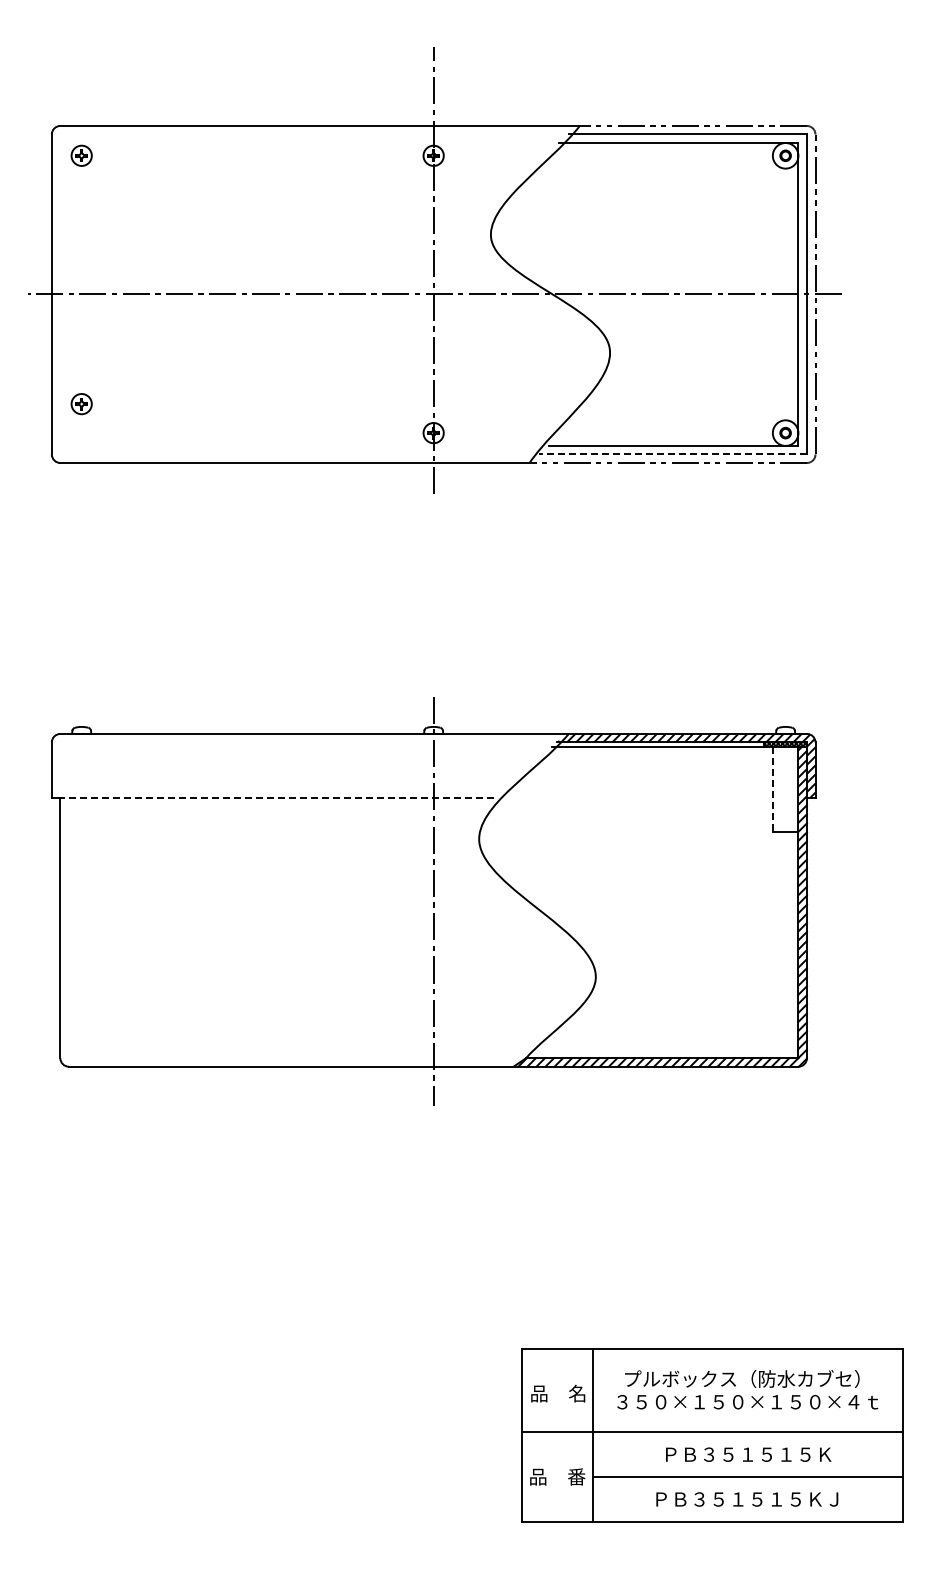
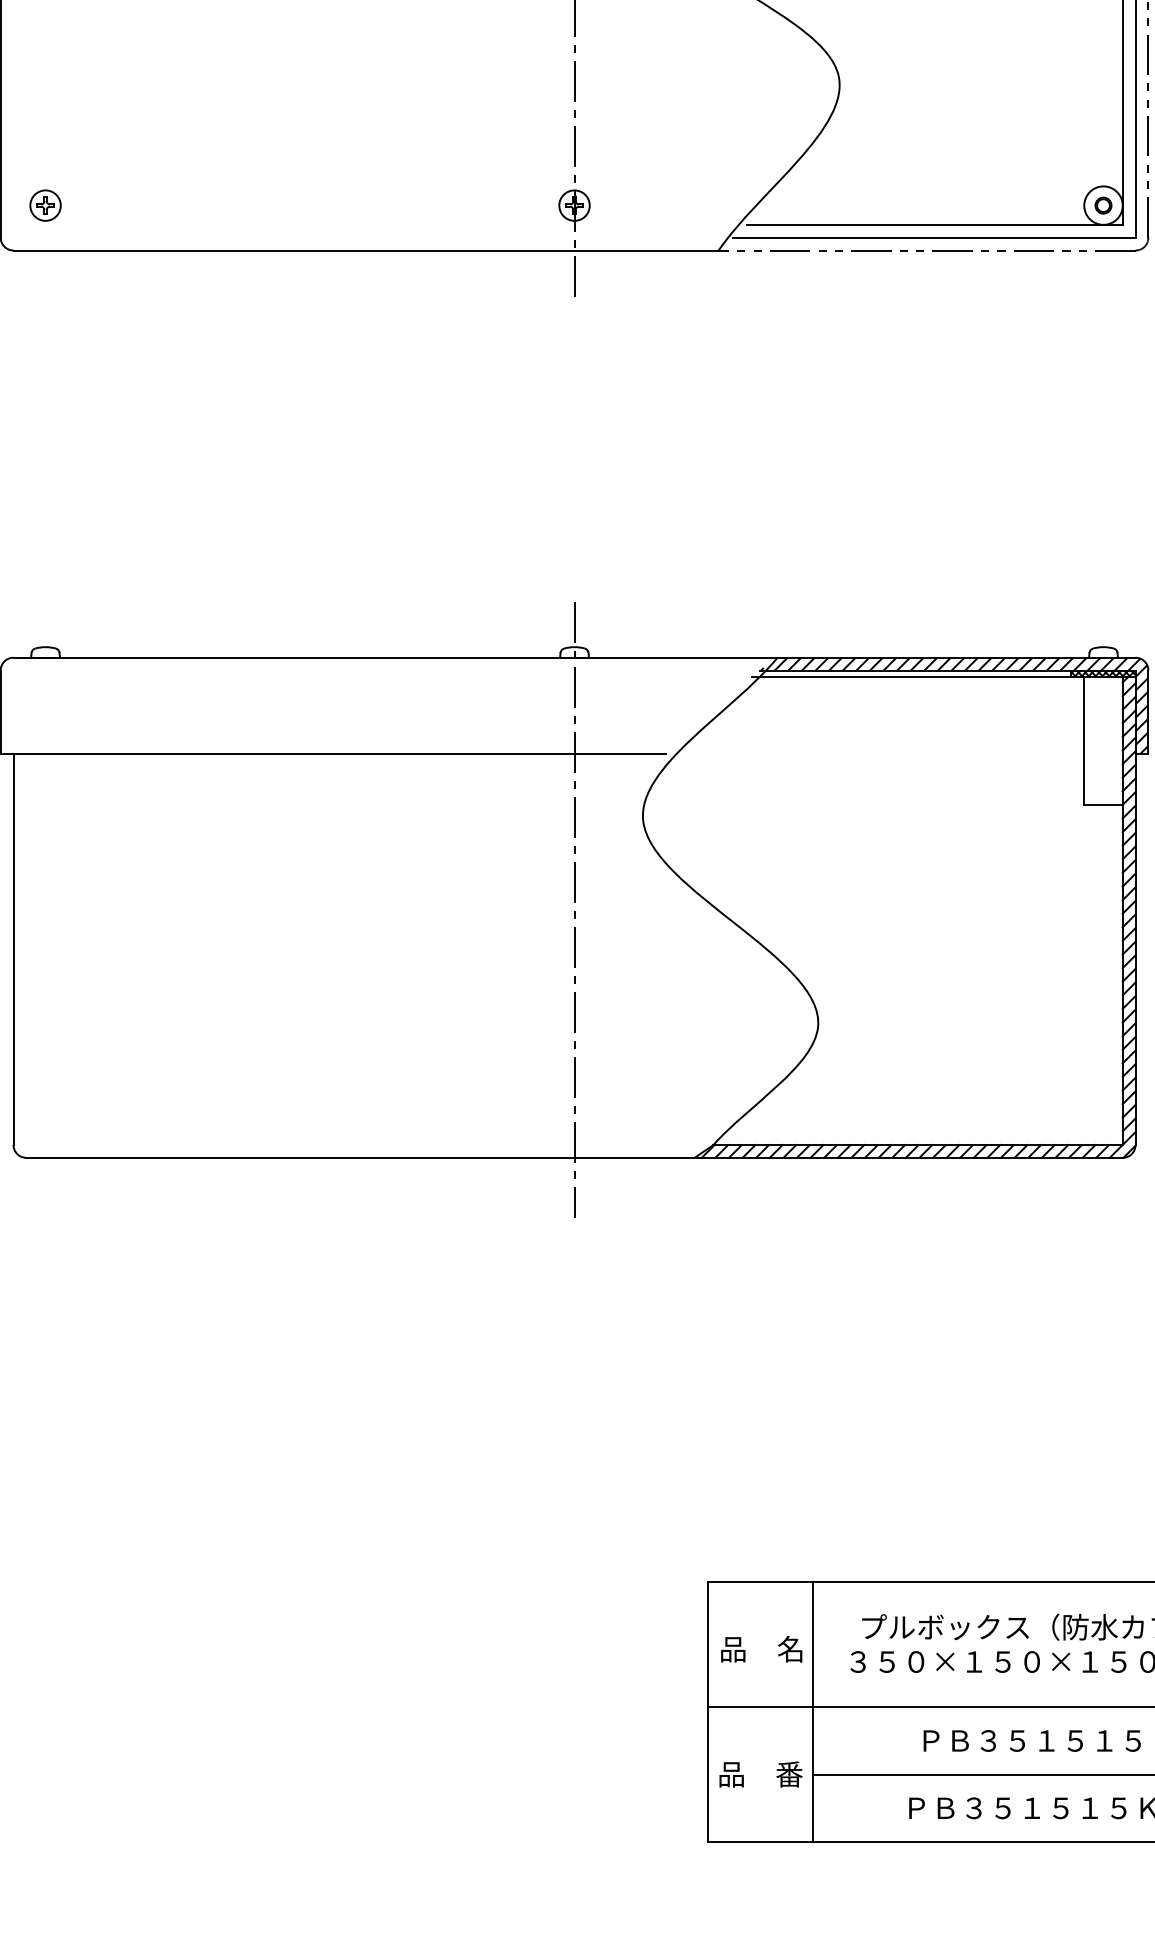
part: (81, 404) -> (45, 206), moved
line: (673, 454) -> (934, 237), dashed -> solid
line: (772, 789) -> (1083, 741), dashed -> solid
line: (277, 797) -> (339, 753), dashed -> solid

